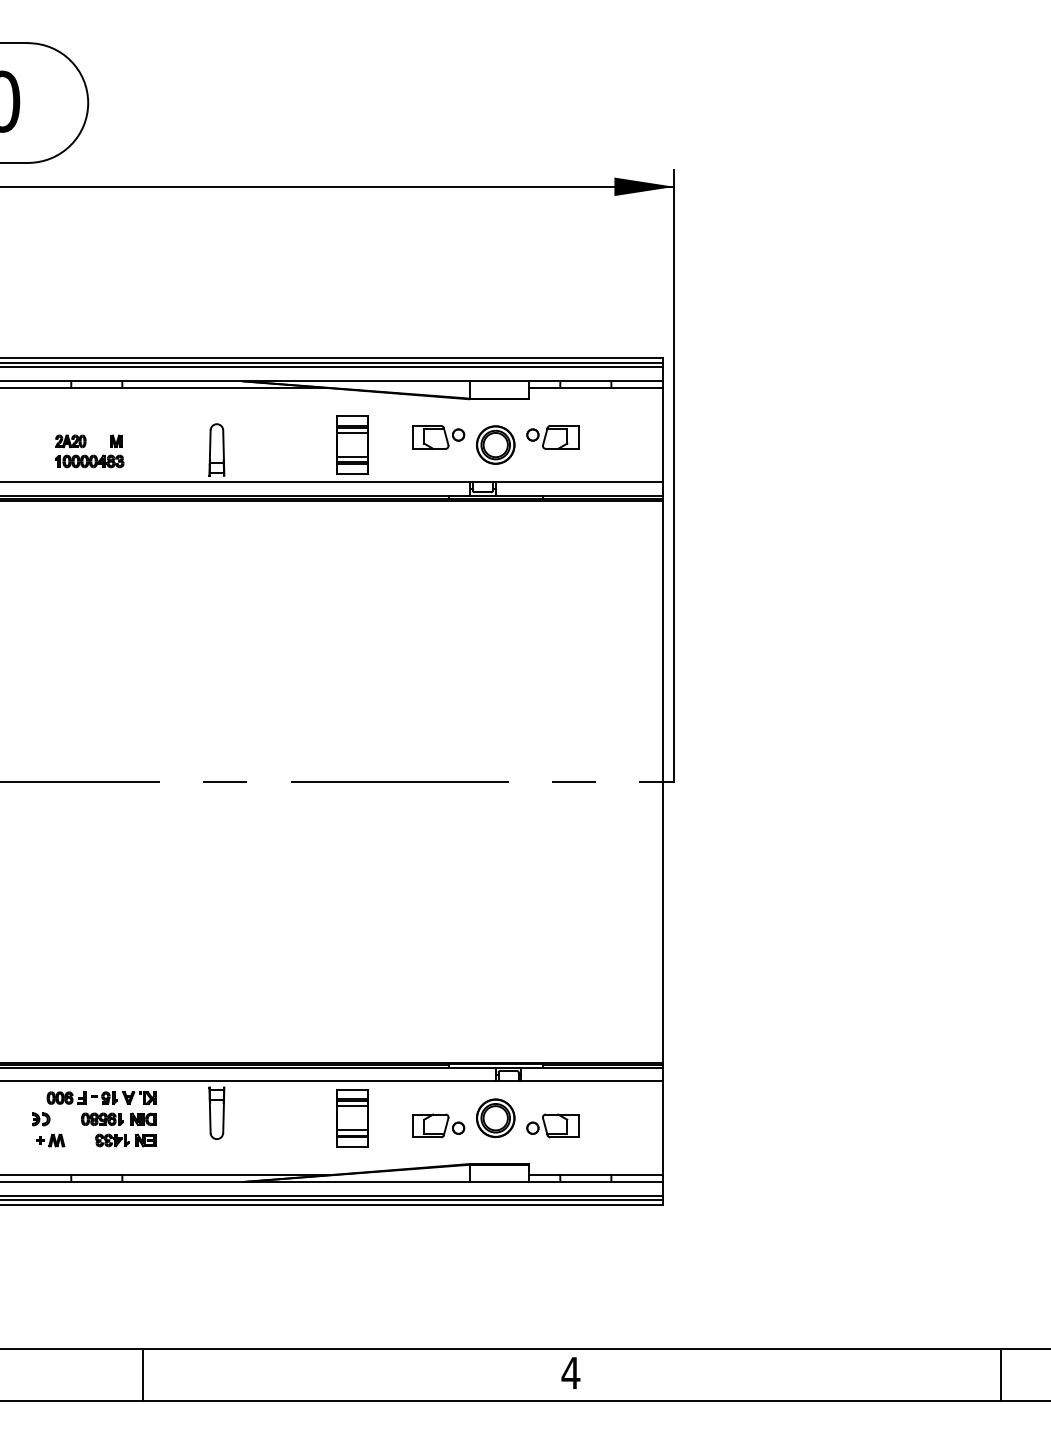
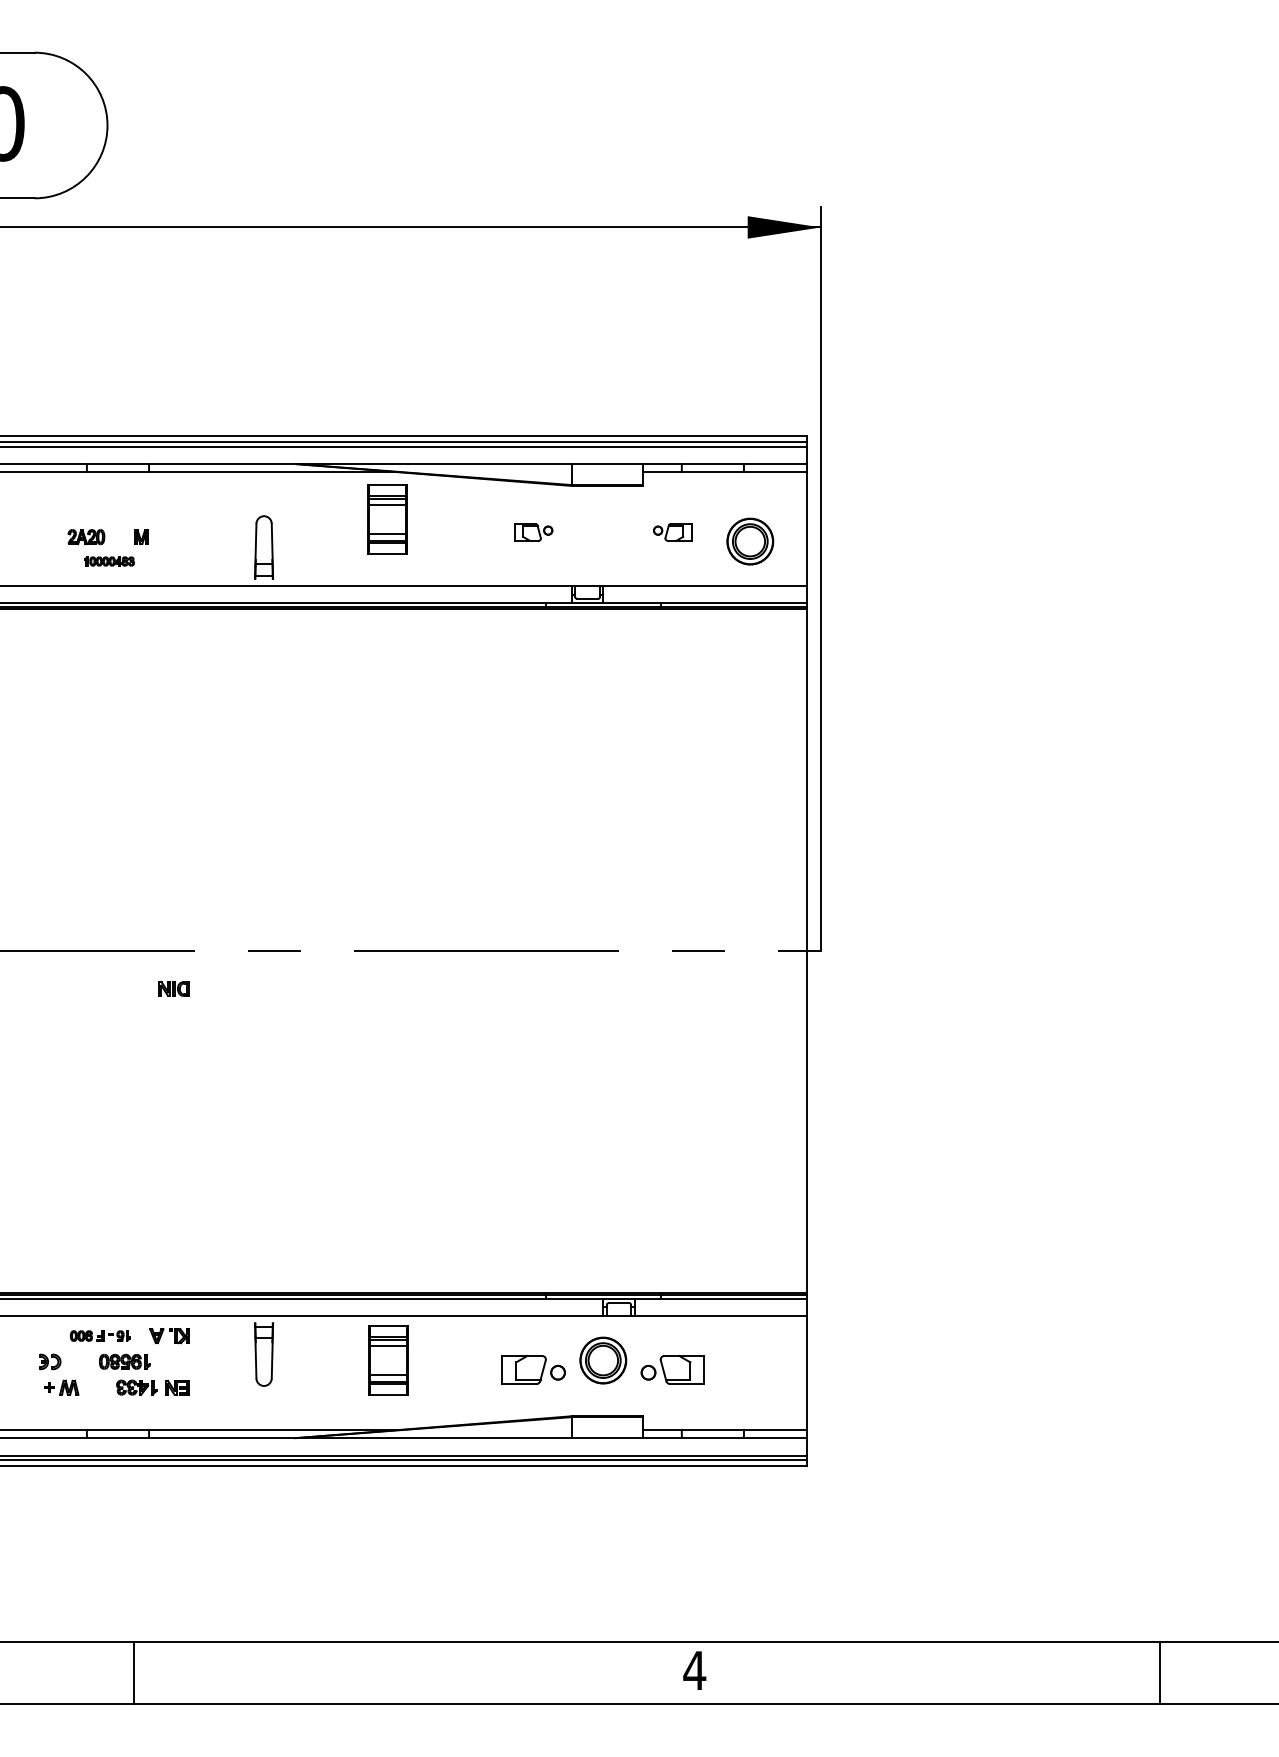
part: (438, 437) -> (533, 532), size x0.6
part: (552, 437) -> (672, 532), size x0.6
part: (352, 444) -> (387, 519), moved
part: (495, 444) -> (750, 541), moved
part: (89, 461) -> (109, 561), size x0.6
part: (82, 1097) -> (100, 1335), size x0.7
part: (352, 1118) -> (388, 1360), moved
part: (142, 1119) -> (173, 988), moved
line: (142, 1374) -> (133, 1672), moved
line: (1000, 1374) -> (1159, 1672), moved

